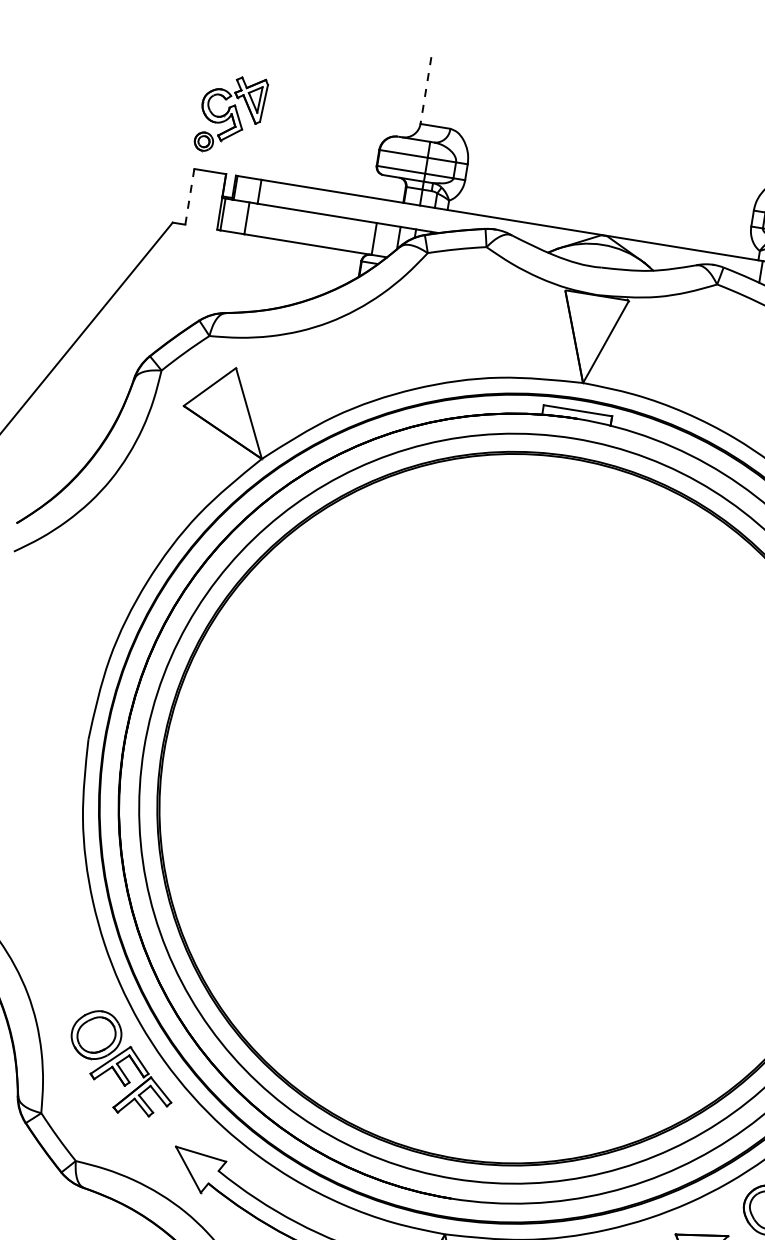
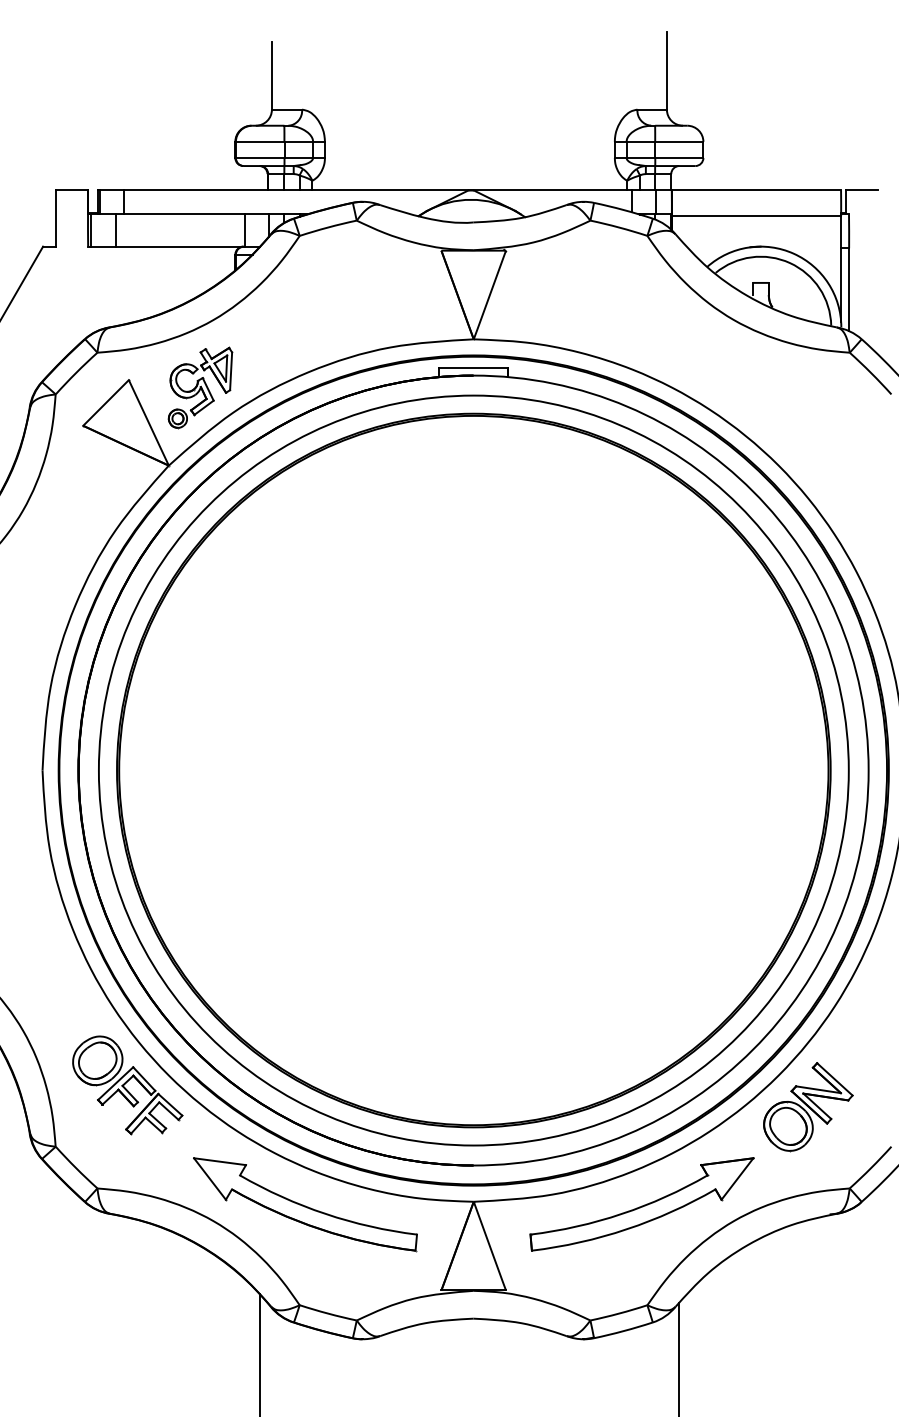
line: (425, 90) -> (271, 75), dashed -> solid
part: (231, 114) -> (200, 387), moved
line: (189, 196) -> (55, 218), dashed -> solid

